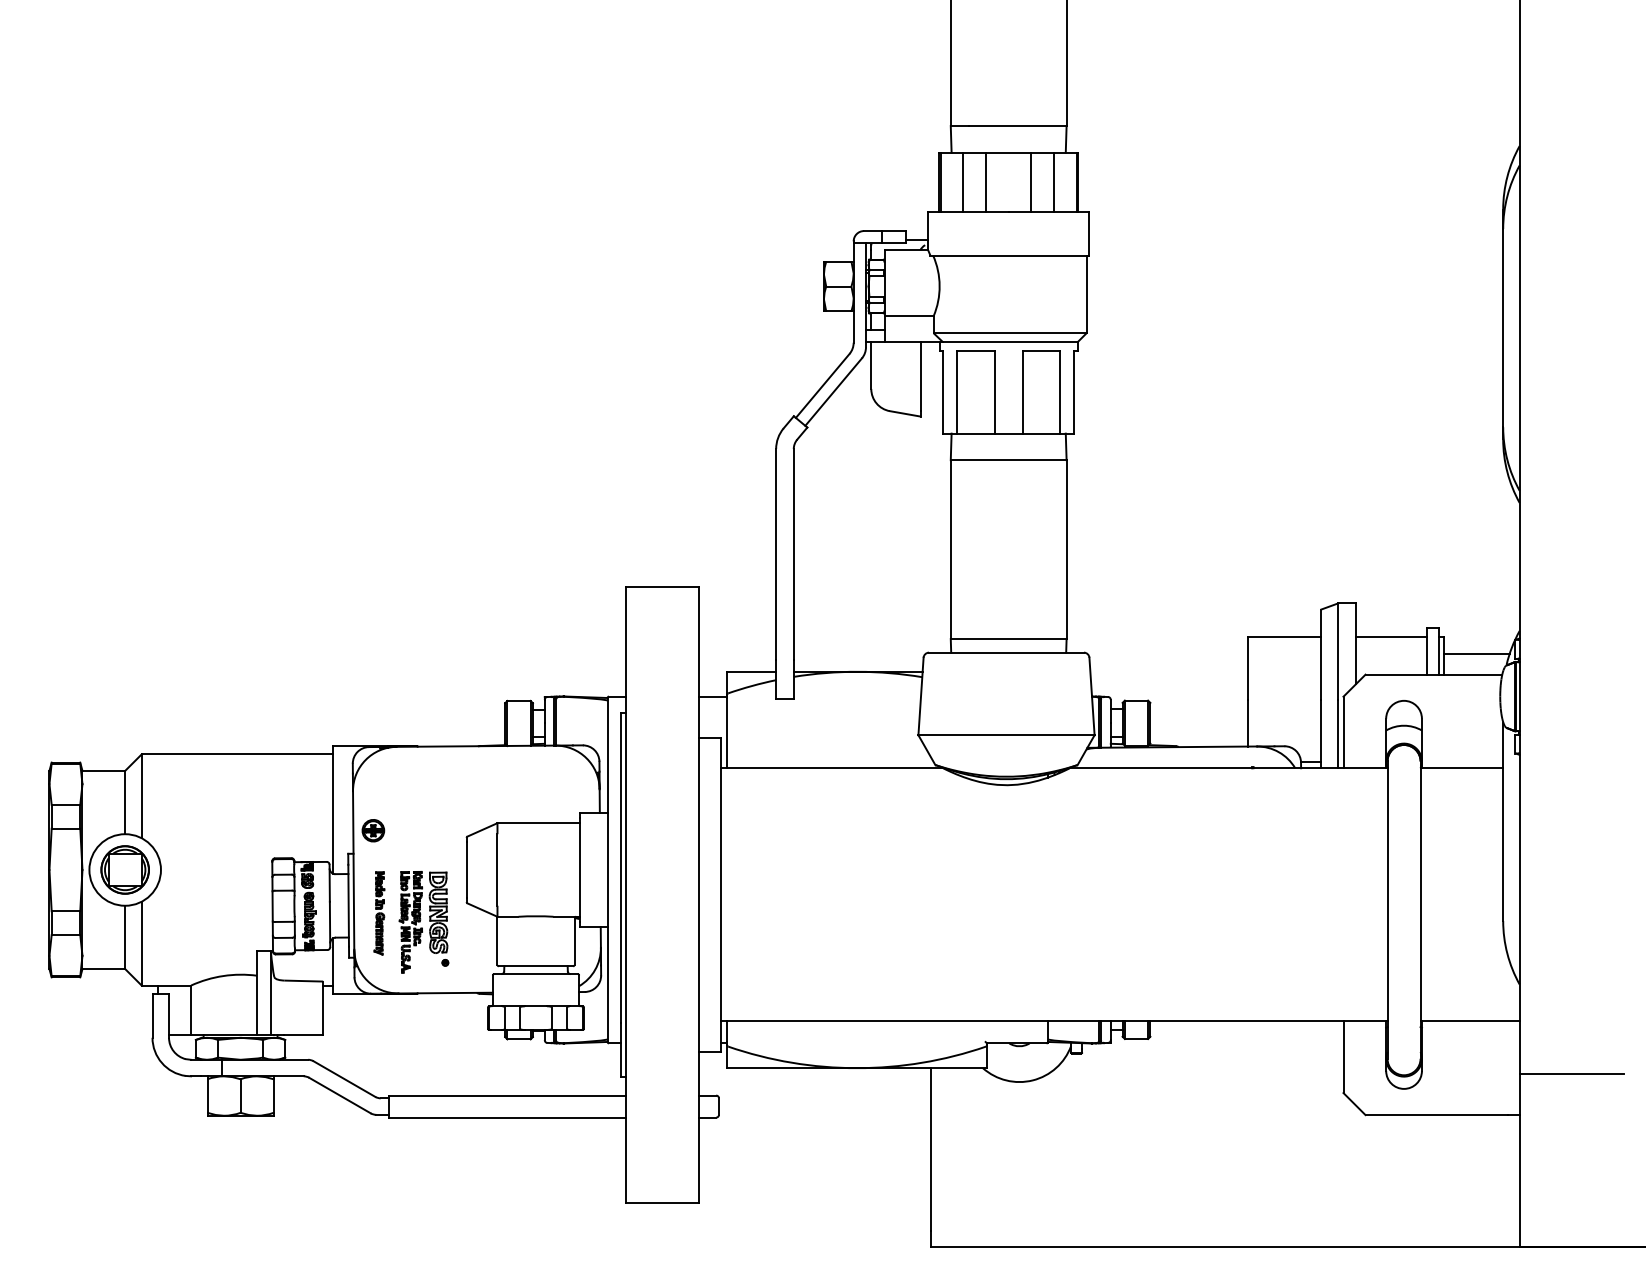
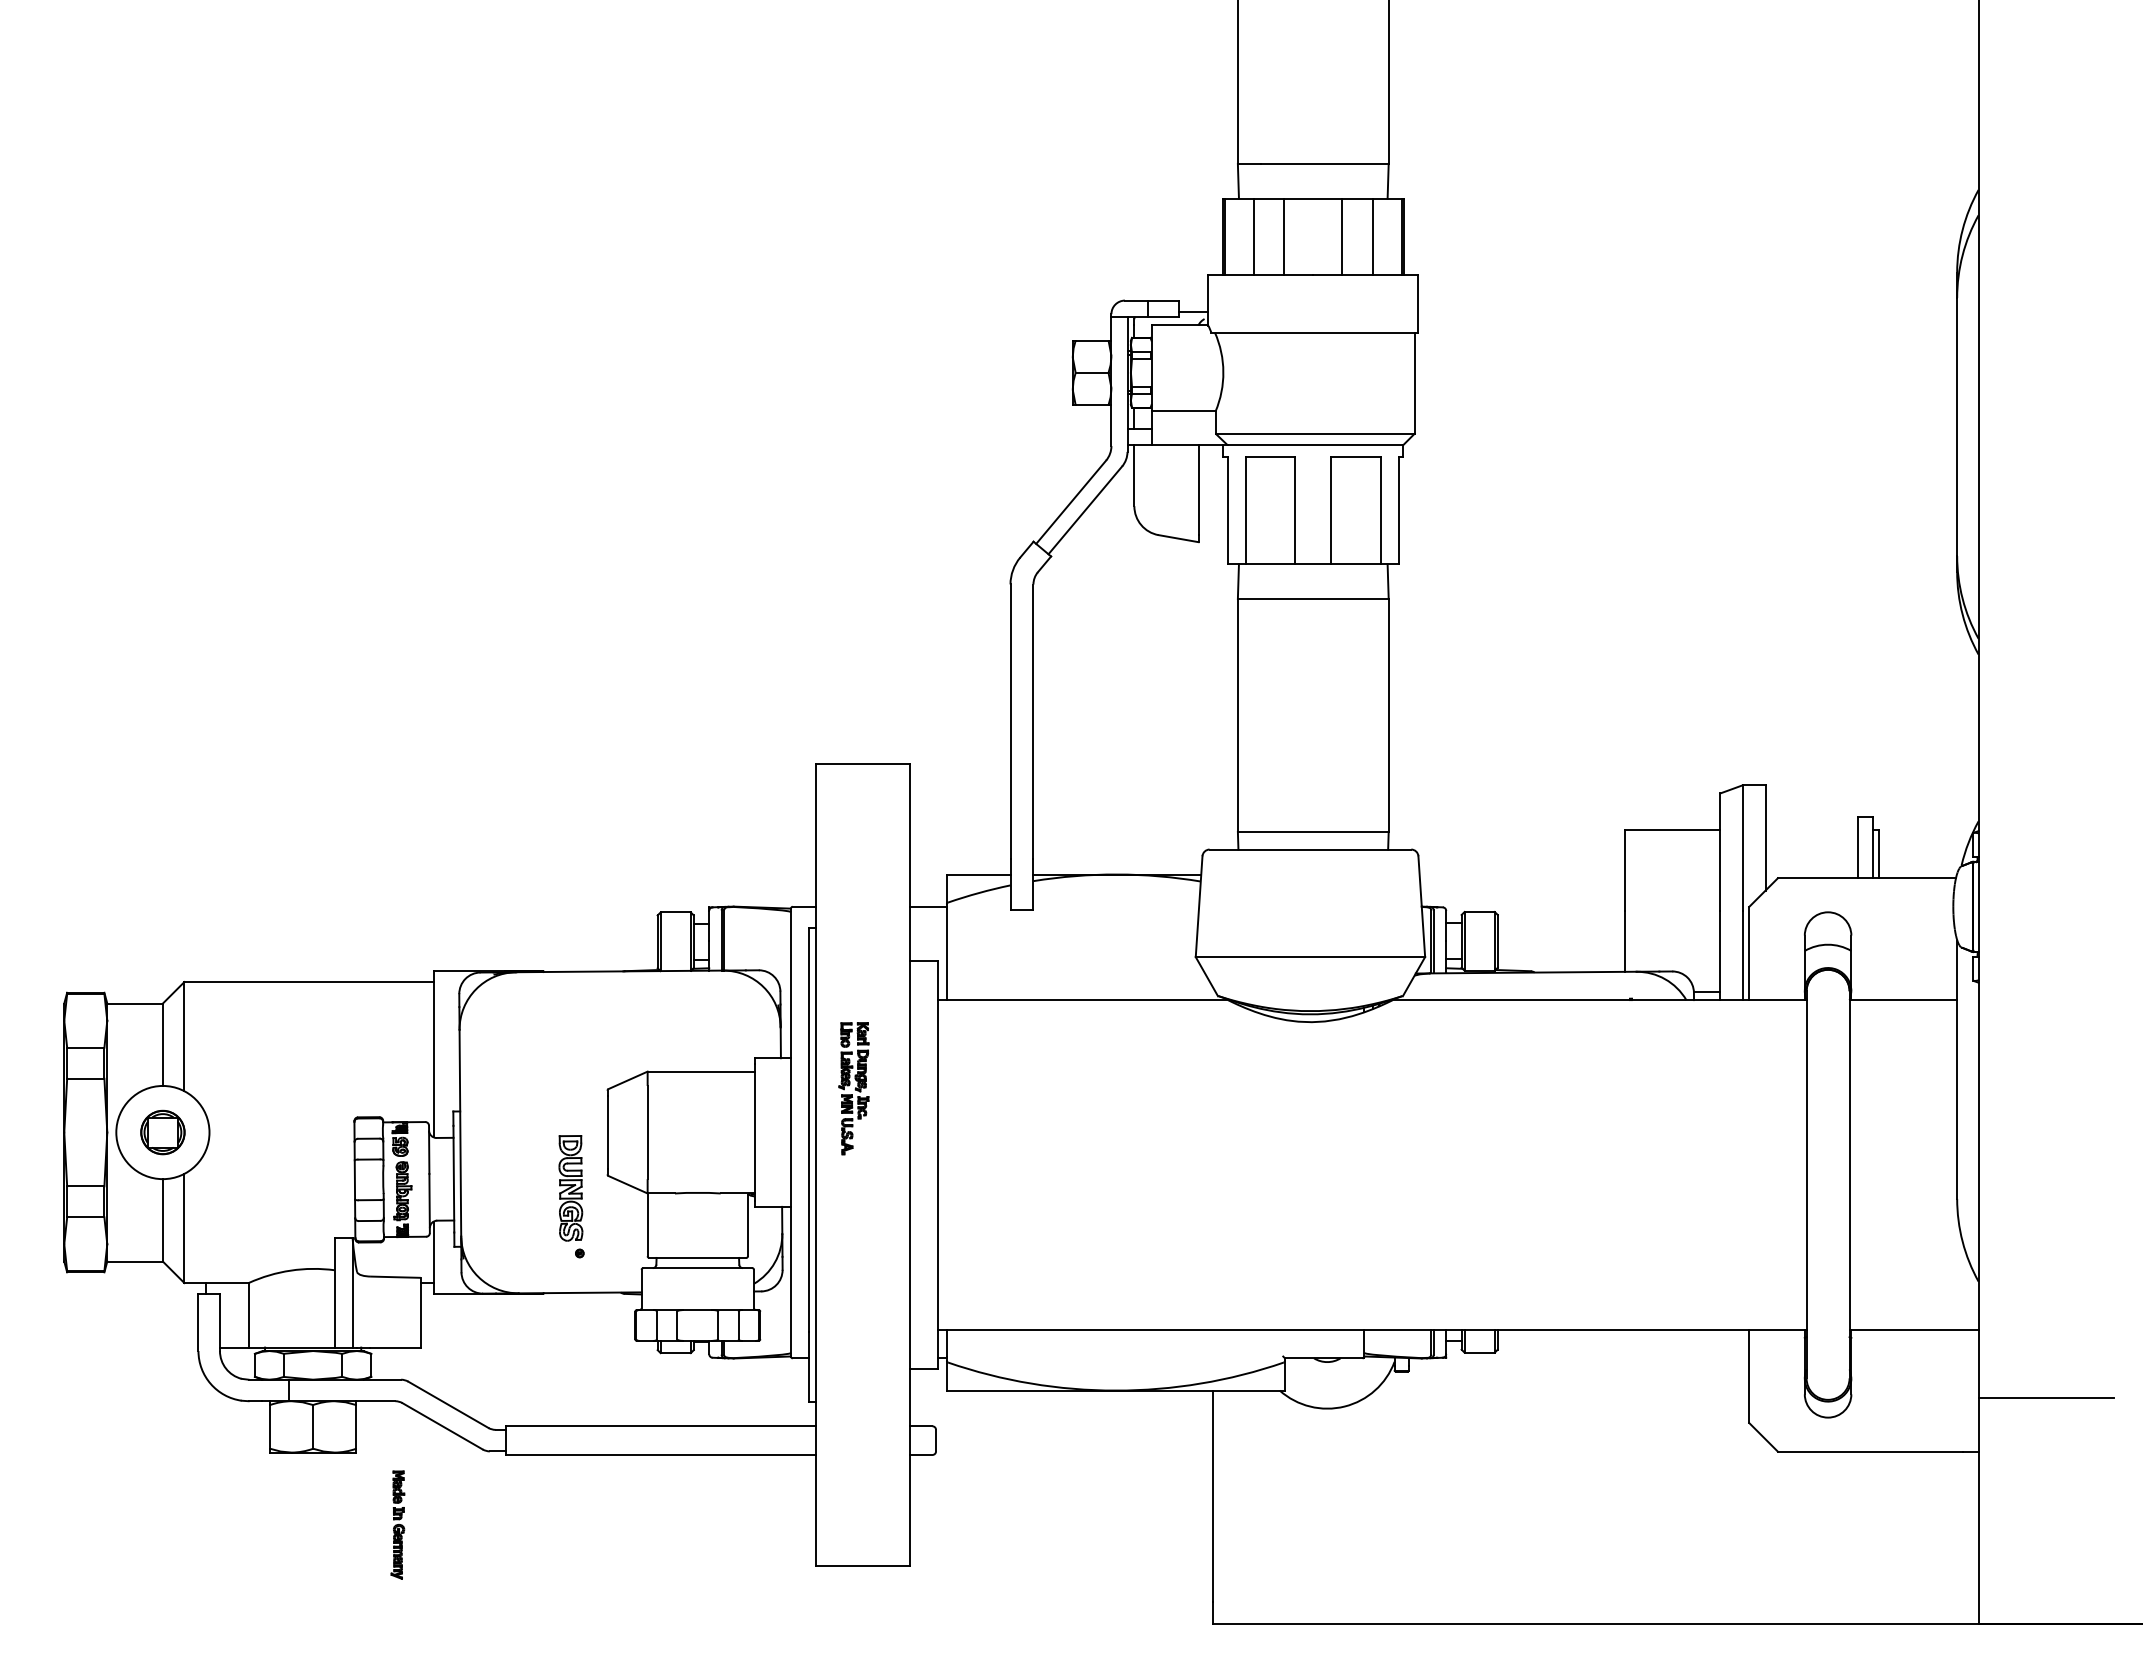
line: (1391, 637) -> (1811, 829), removed
line: (1476, 653) -> (1922, 850), removed
part: (373, 830) -> (486, 1081), removed
part: (124, 869) -> (162, 1132), size x0.7
part: (379, 912) -> (397, 1524), moved
part: (410, 922) -> (853, 1088), moved

